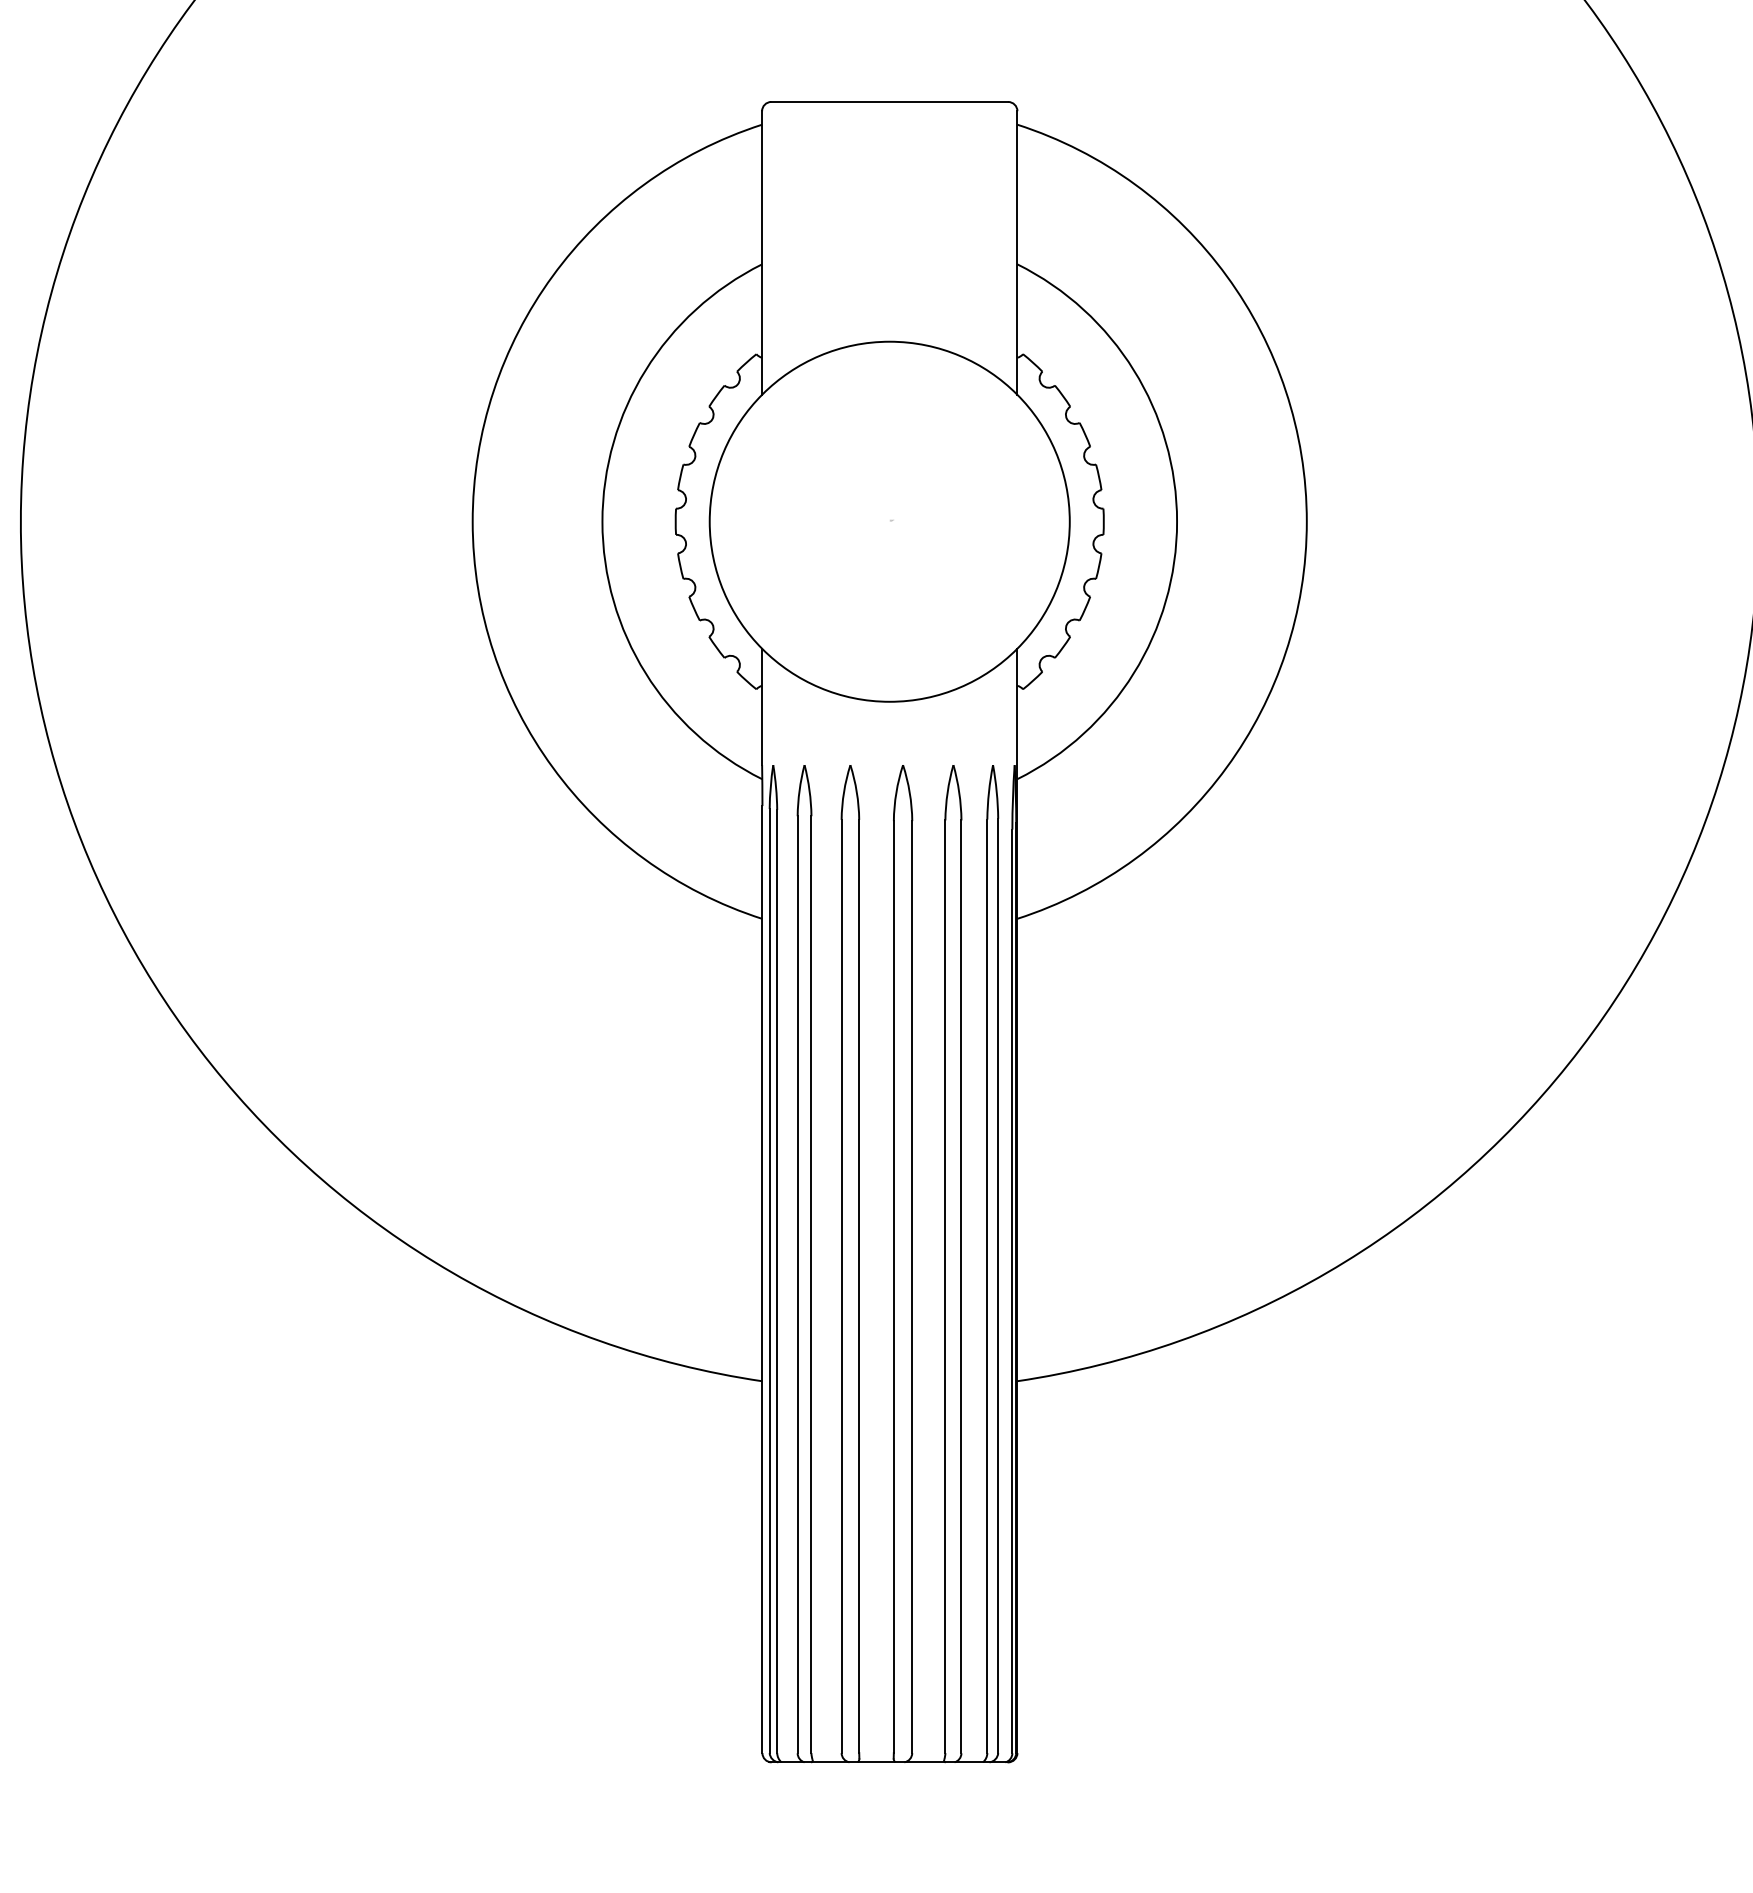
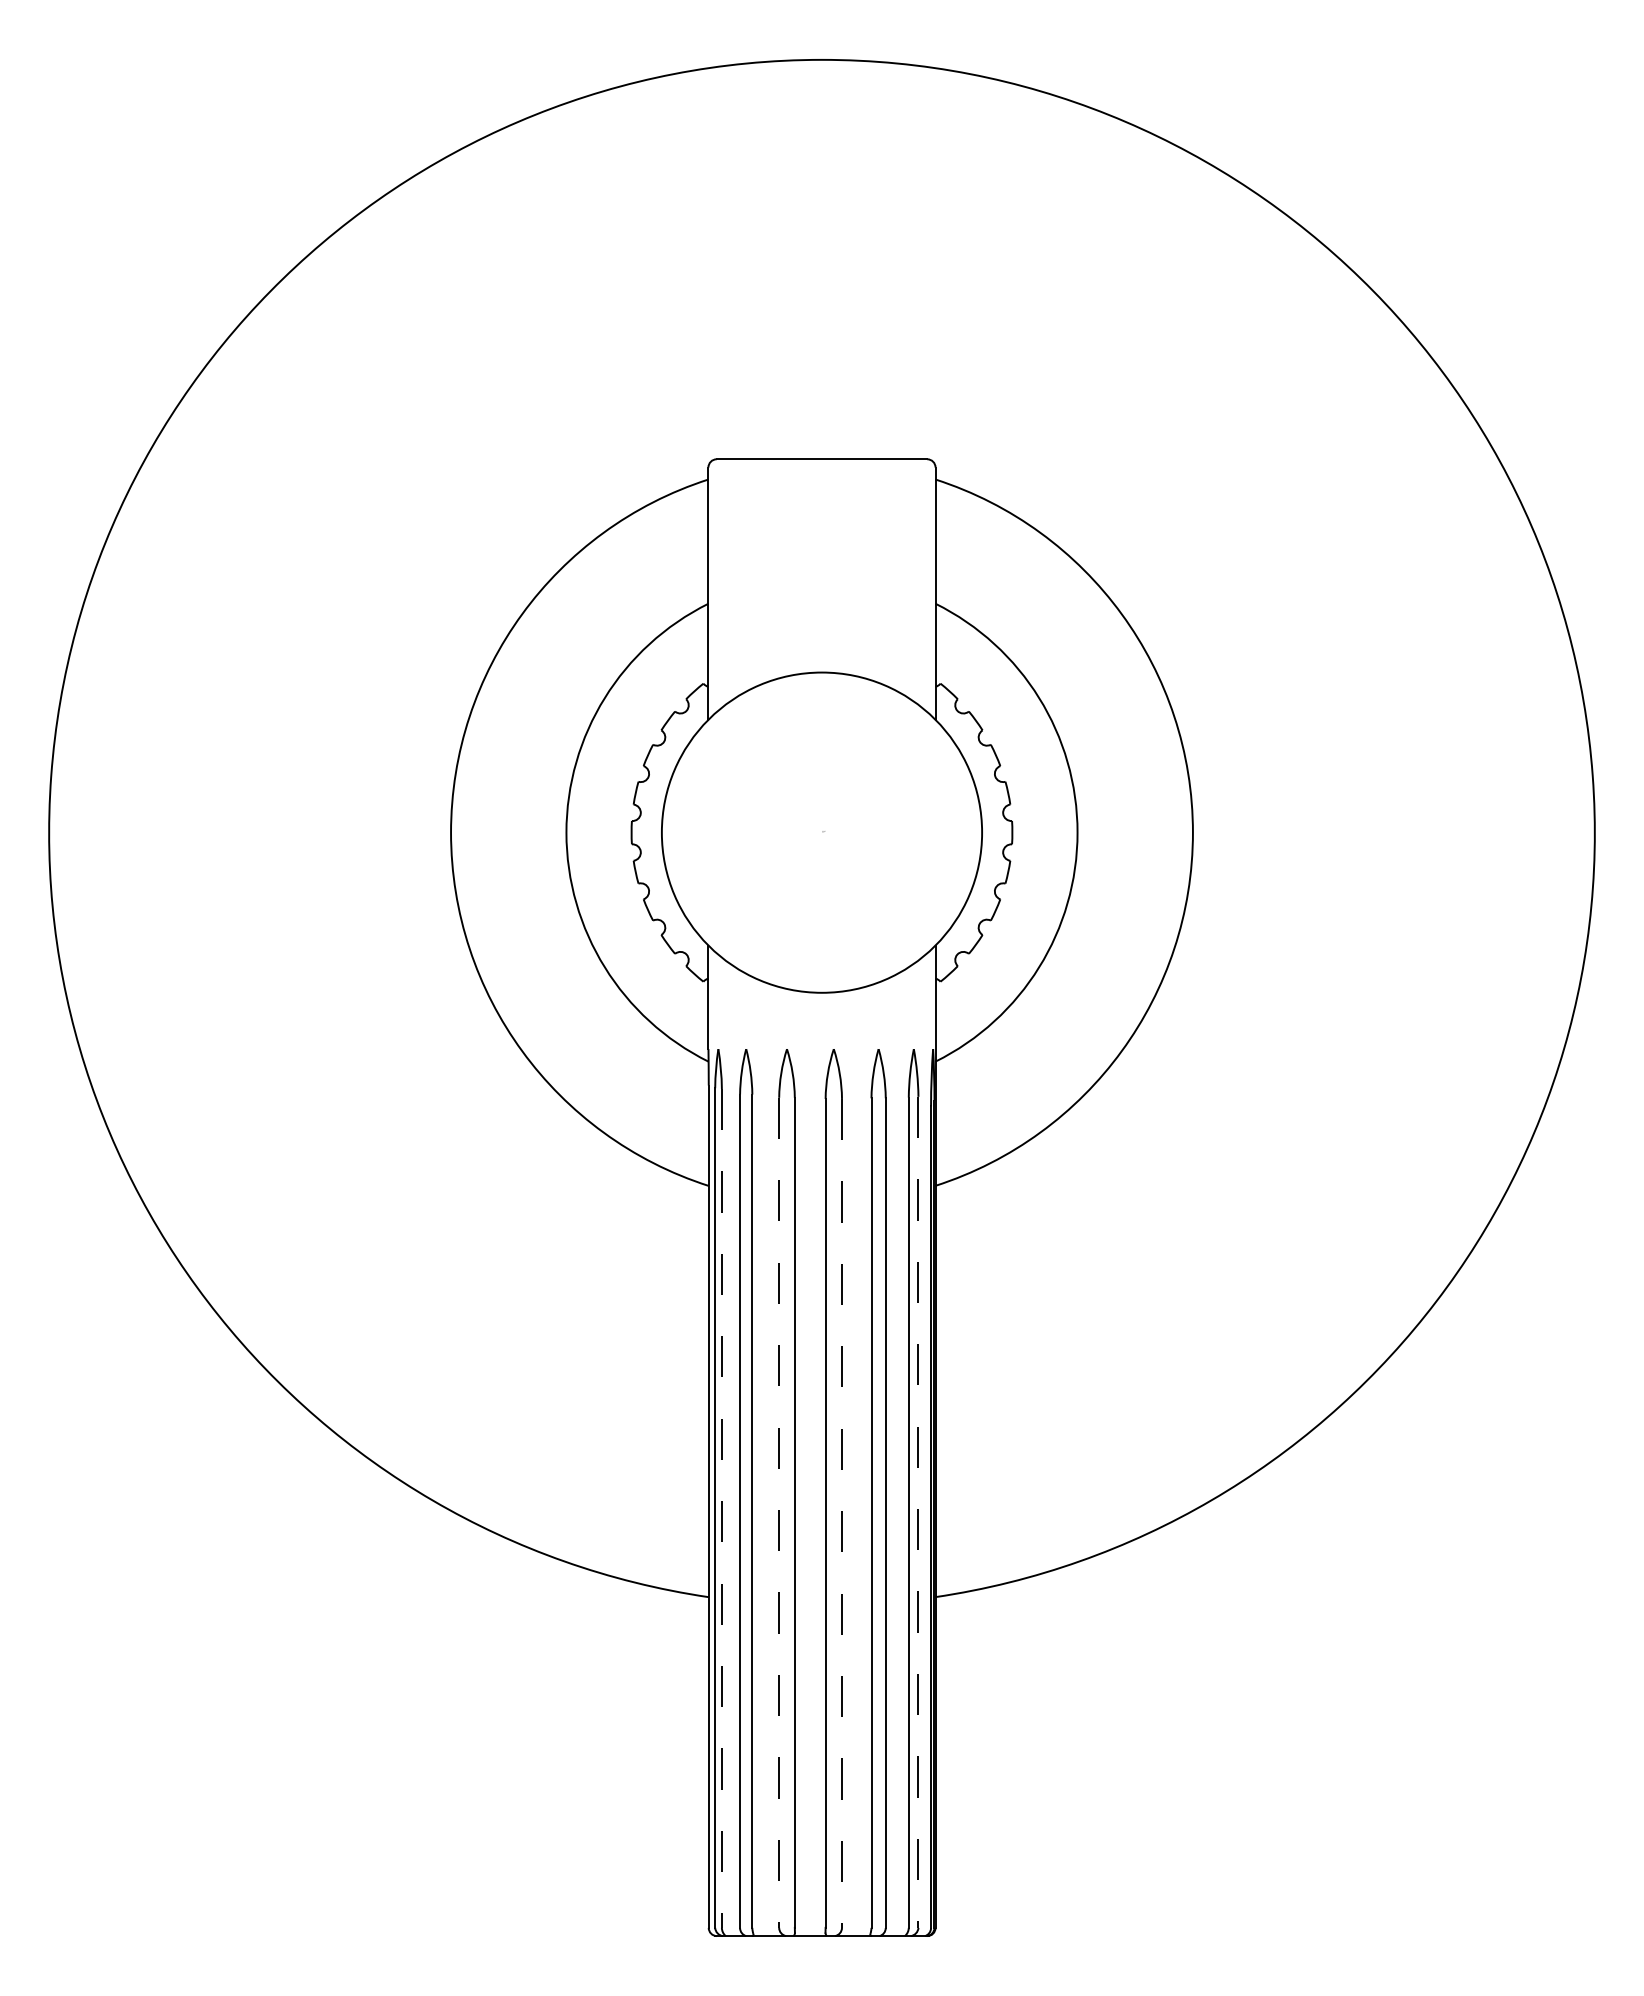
line: (776, 1281) -> (721, 1508), solid -> dashed
line: (998, 1286) -> (918, 1512), solid -> dashed
line: (841, 1287) -> (779, 1513), solid -> dashed
line: (912, 1287) -> (842, 1513), solid -> dashed

